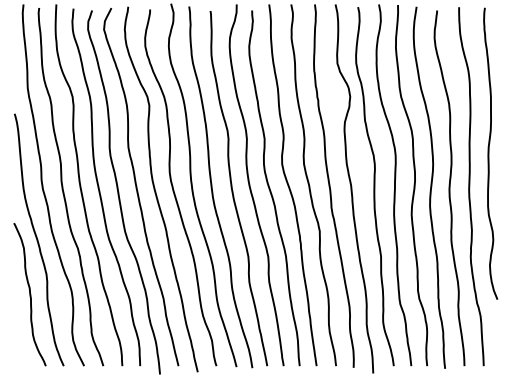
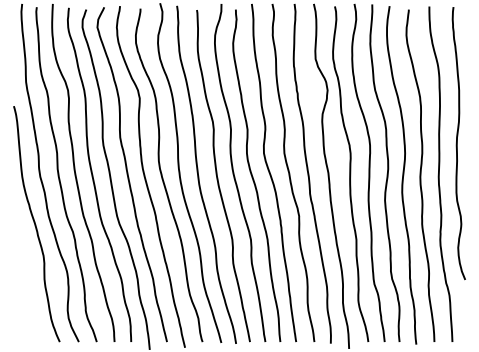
curve: (29, 294) -> (27, 275), removed

